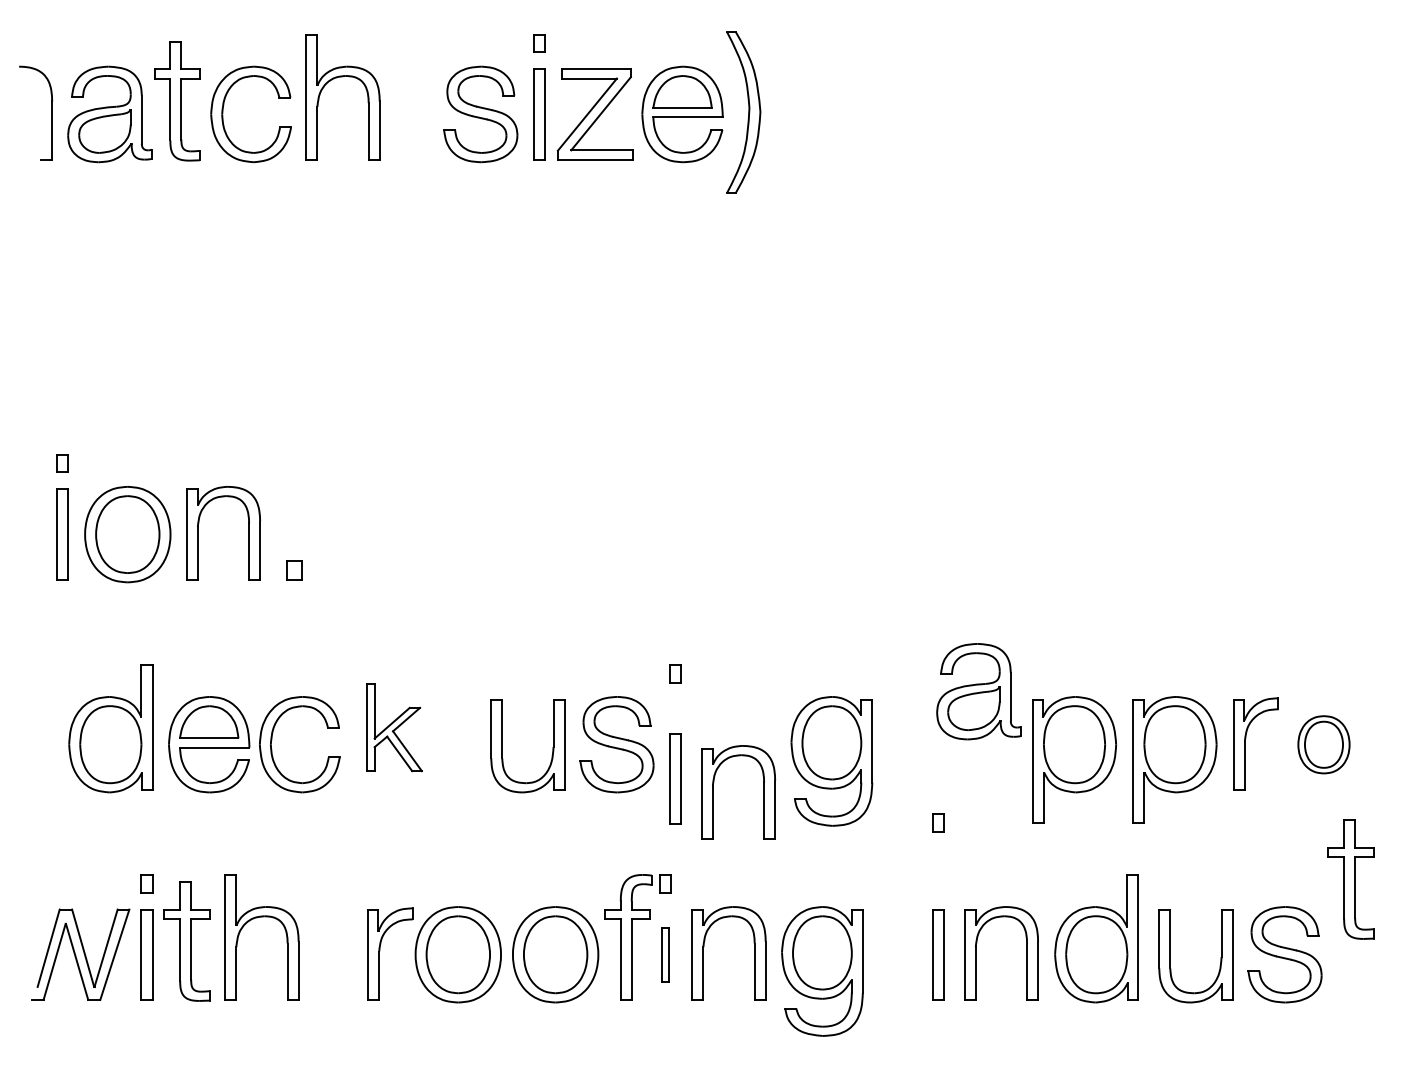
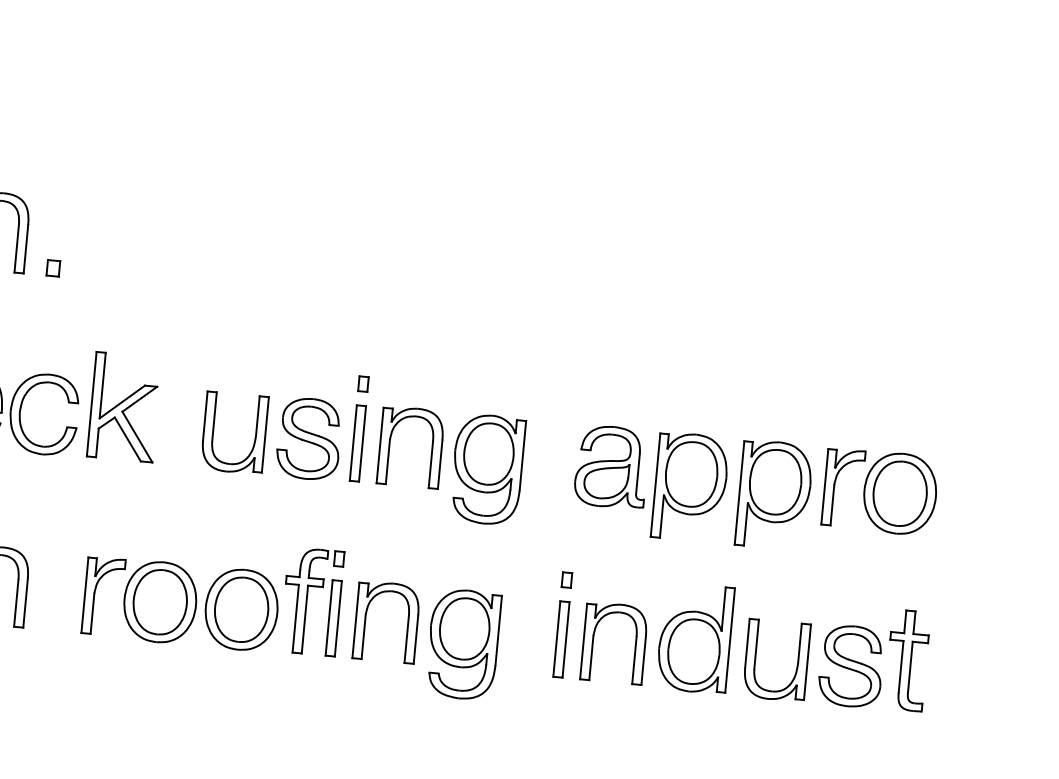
part: (978, 691) -> (611, 466), moved
part: (394, 727) -> (124, 407), size x1.43
part: (1323, 744) -> (899, 493), size x1.67
part: (675, 778) -> (358, 443), moved
part: (713, 792) -> (389, 445), moved
part: (938, 822) -> (567, 579), moved
part: (1350, 879) -> (907, 660), moved
part: (665, 954) -> (333, 618), size x1.67

